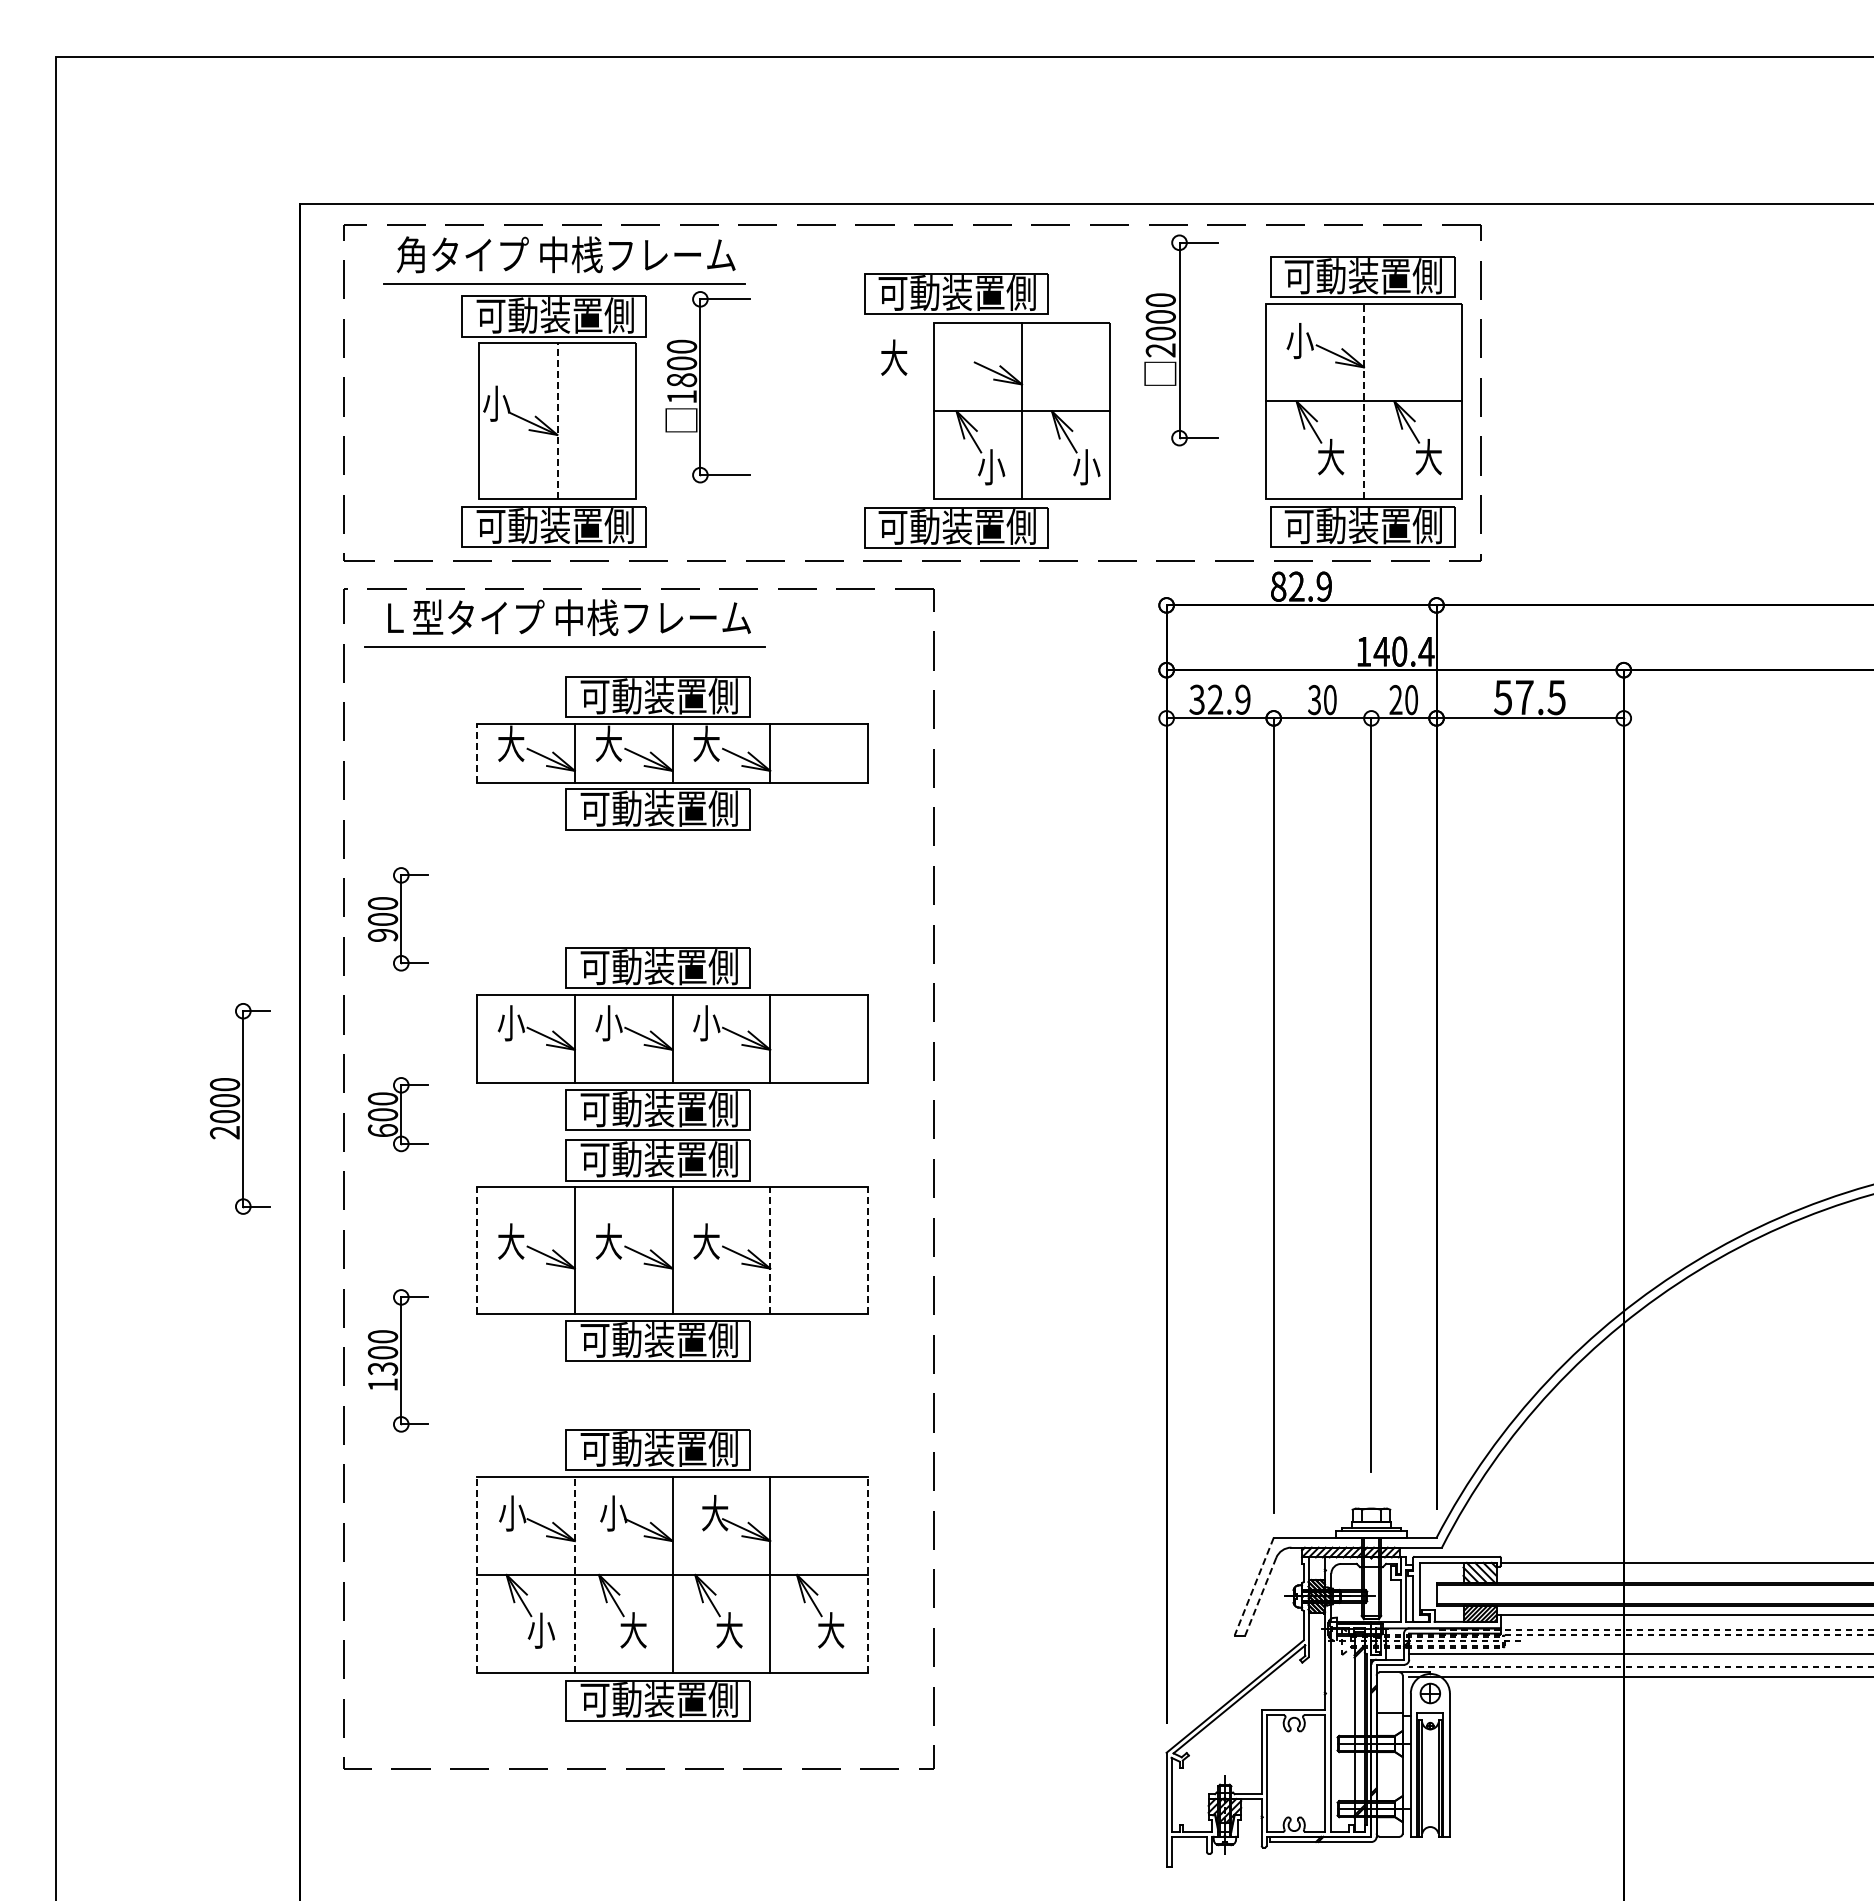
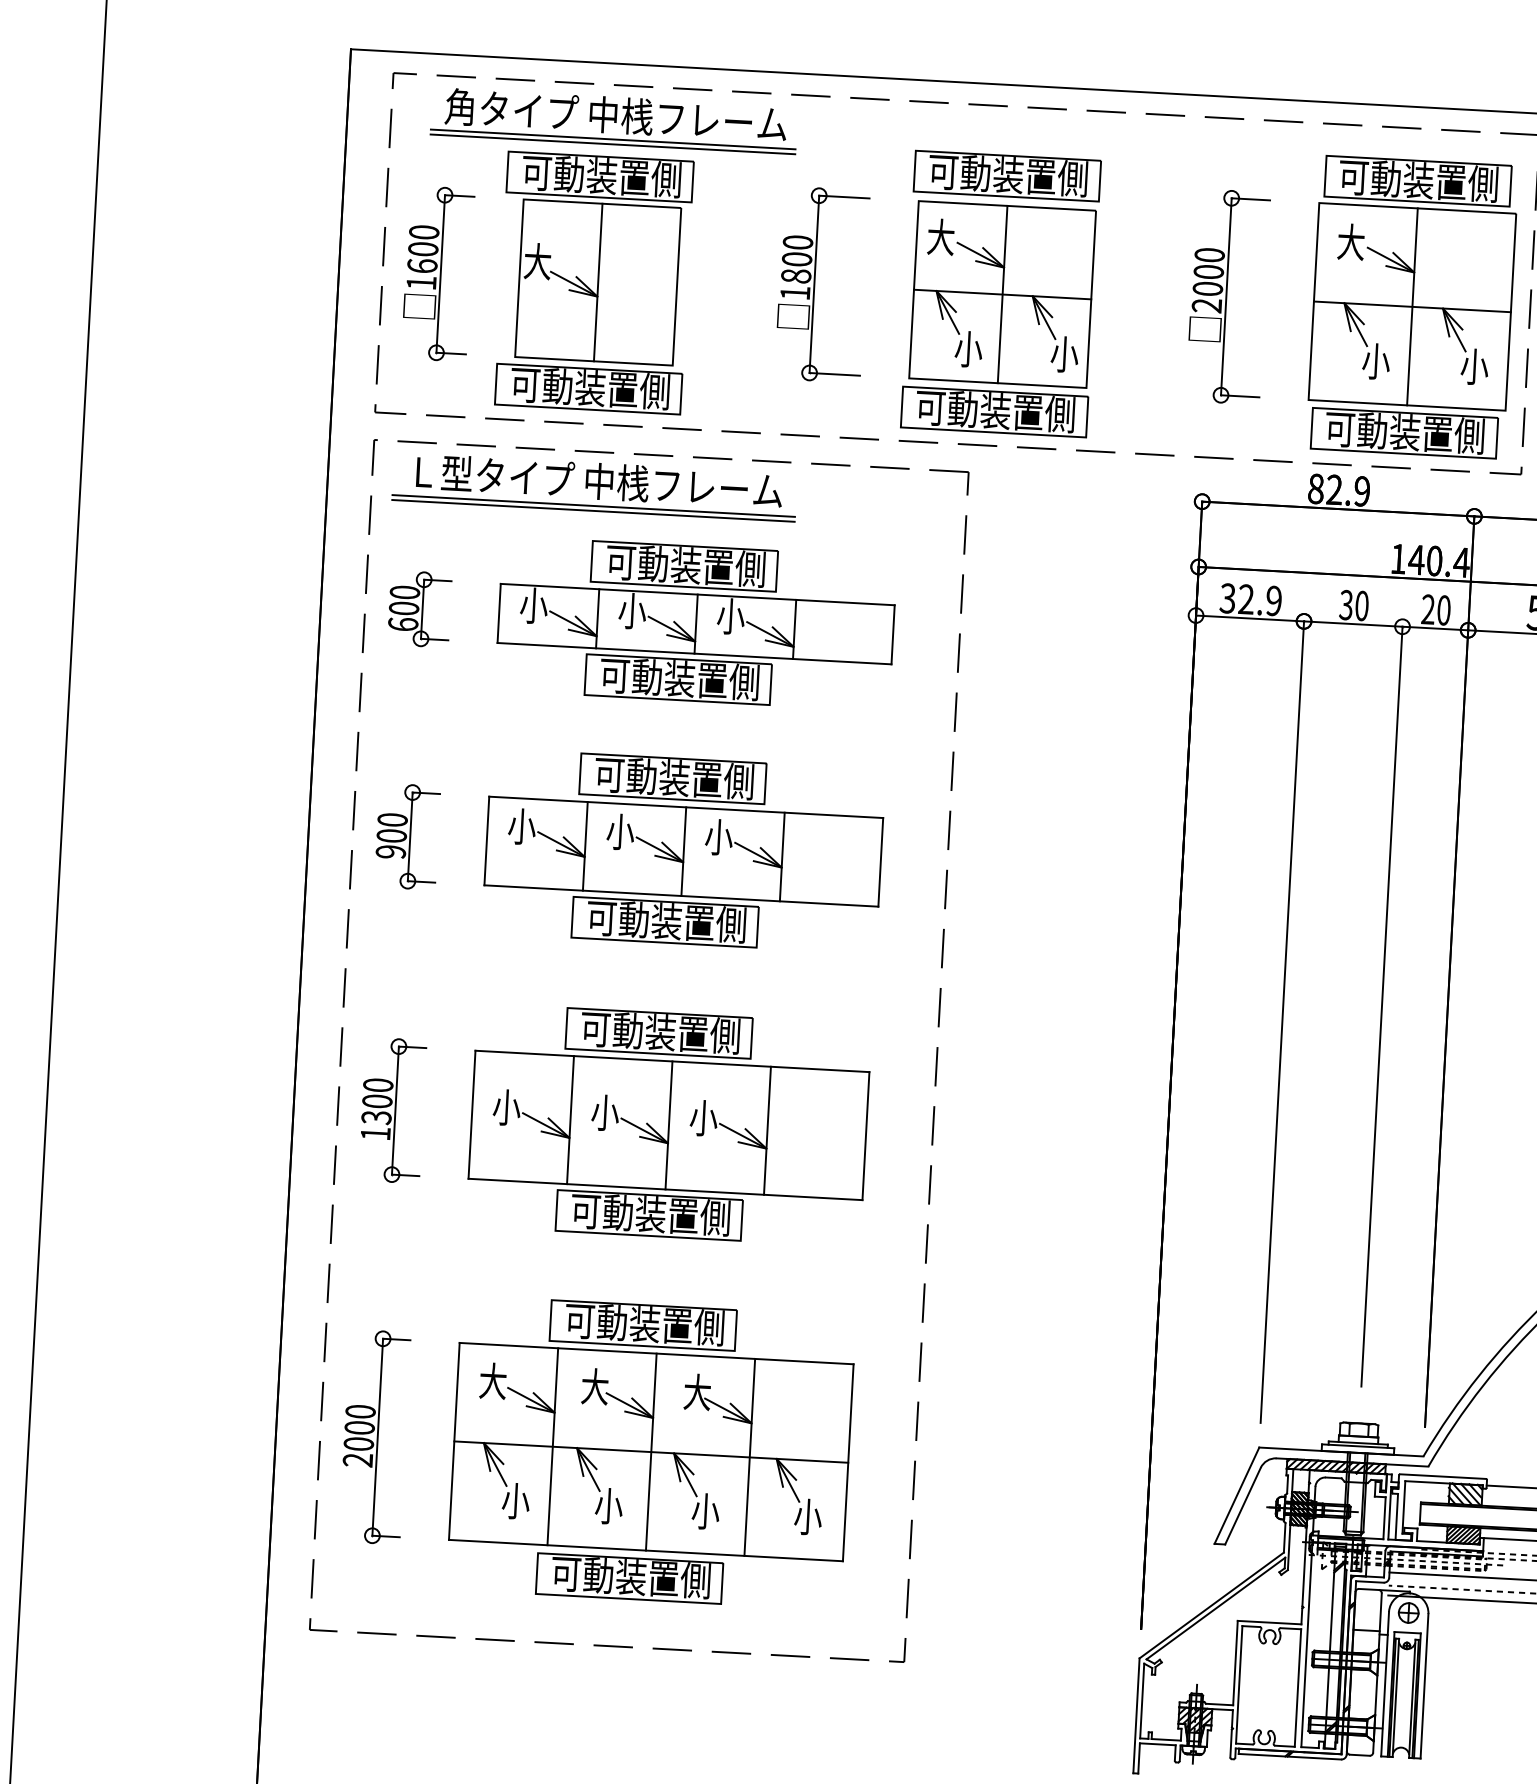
line: (564, 278) -> (613, 139), added
part: (1181, 340) -> (1228, 296), moved
text: (1299, 340) -> (1350, 241), 小 -> 大
part: (700, 387) -> (814, 284), moved
line: (1364, 401) -> (1412, 306), dashed -> solid
text: (496, 403) -> (537, 261), 小 -> 大
part: (1021, 410) -> (1002, 293), moved
part: (398, 420) -> (437, 273), added
line: (557, 420) -> (598, 282), dashed -> solid
text: (1330, 456) -> (1375, 360), 大 -> 小
text: (1428, 456) -> (1474, 365), 大 -> 小
line: (564, 642) -> (593, 506), added
text: (511, 743) -> (534, 605), 大 -> 小
text: (608, 743) -> (632, 610), 大 -> 小
text: (706, 743) -> (730, 615), 大 -> 小
line: (477, 753) -> (499, 613), dashed -> solid
part: (398, 919) -> (407, 836), moved
part: (672, 1038) -> (683, 850), moved
part: (240, 1108) -> (374, 1436), moved
part: (398, 1114) -> (419, 609), moved
text: (511, 1241) -> (507, 1107), 大 -> 小
text: (608, 1241) -> (604, 1112), 大 -> 小
text: (706, 1241) -> (703, 1117), 大 -> 小
line: (477, 1250) -> (472, 1114), dashed -> solid
line: (770, 1250) -> (767, 1130), dashed -> solid
line: (868, 1250) -> (866, 1135), dashed -> solid
part: (398, 1360) -> (392, 1110), moved
text: (512, 1513) -> (493, 1381), 小 -> 大
text: (613, 1513) -> (595, 1386), 小 -> 大
line: (477, 1574) -> (454, 1441), dashed -> solid
line: (574, 1574) -> (552, 1446), dashed -> solid
line: (868, 1574) -> (848, 1462), dashed -> solid
line: (1254, 1586) -> (1237, 1495), dashed -> solid
line: (1260, 1596) -> (1242, 1505), dashed -> solid
text: (633, 1630) -> (608, 1505), 大 -> 小
text: (729, 1630) -> (705, 1511), 大 -> 小
text: (830, 1630) -> (807, 1516), 大 -> 小

